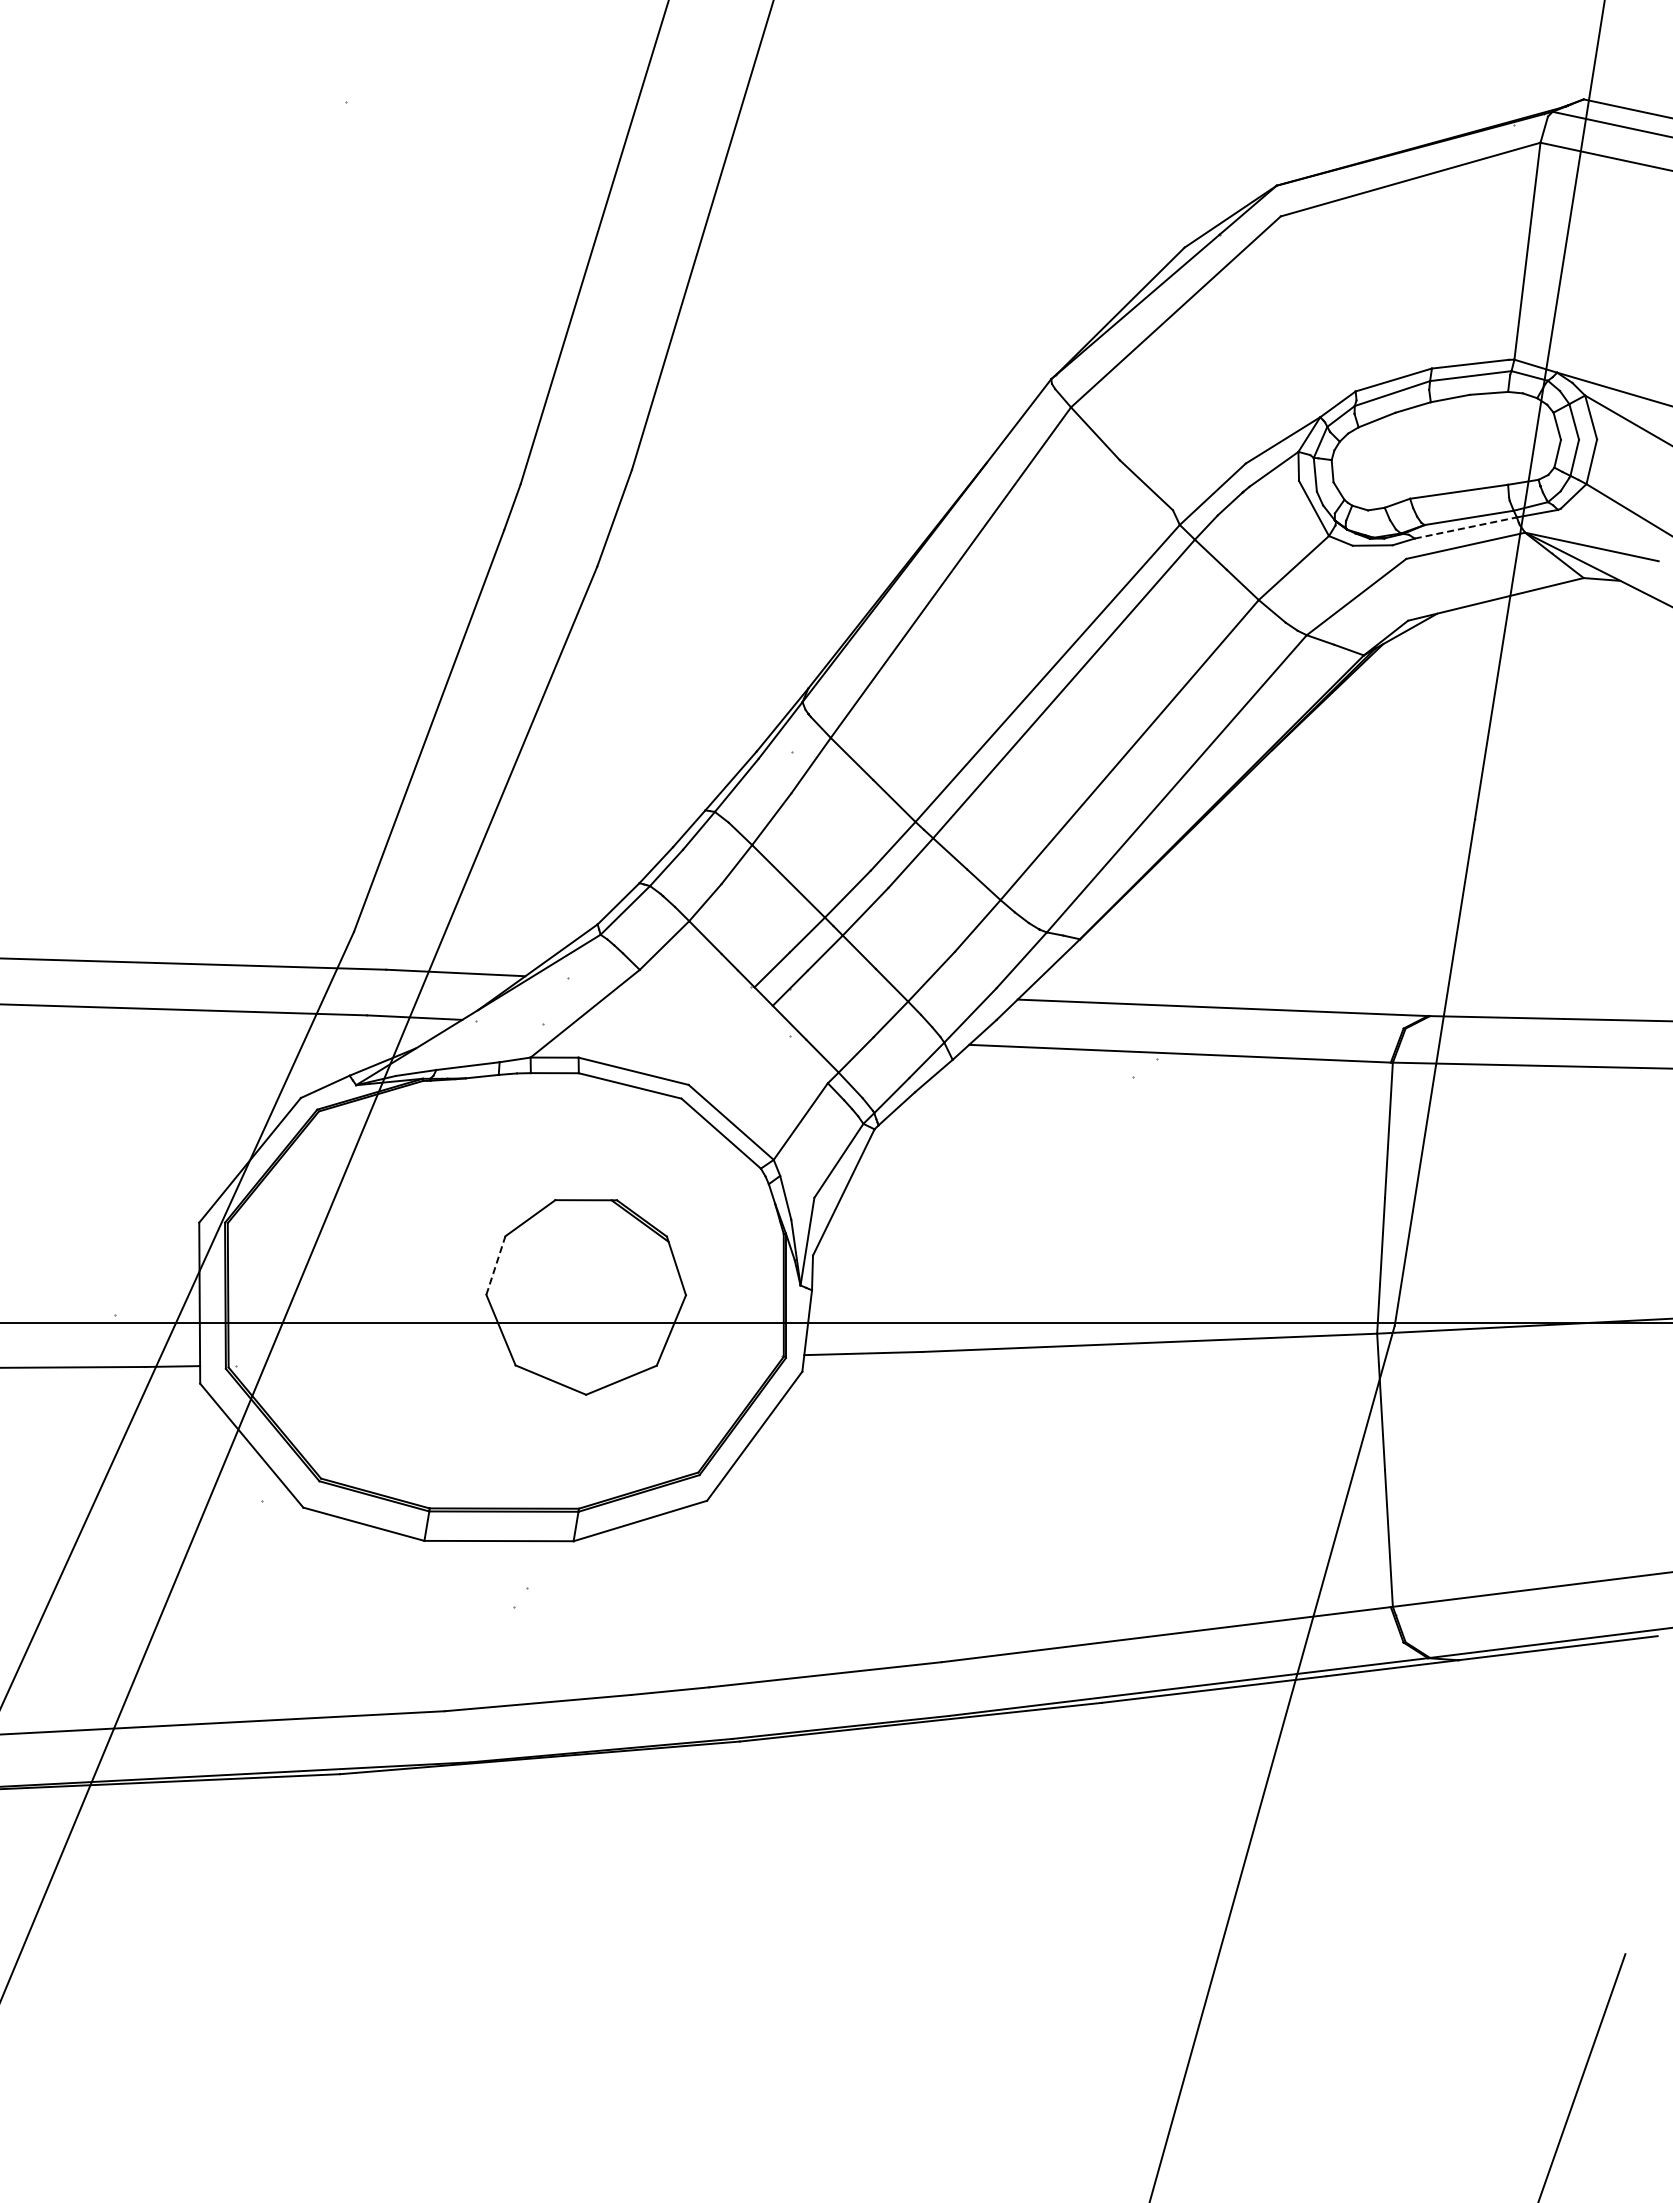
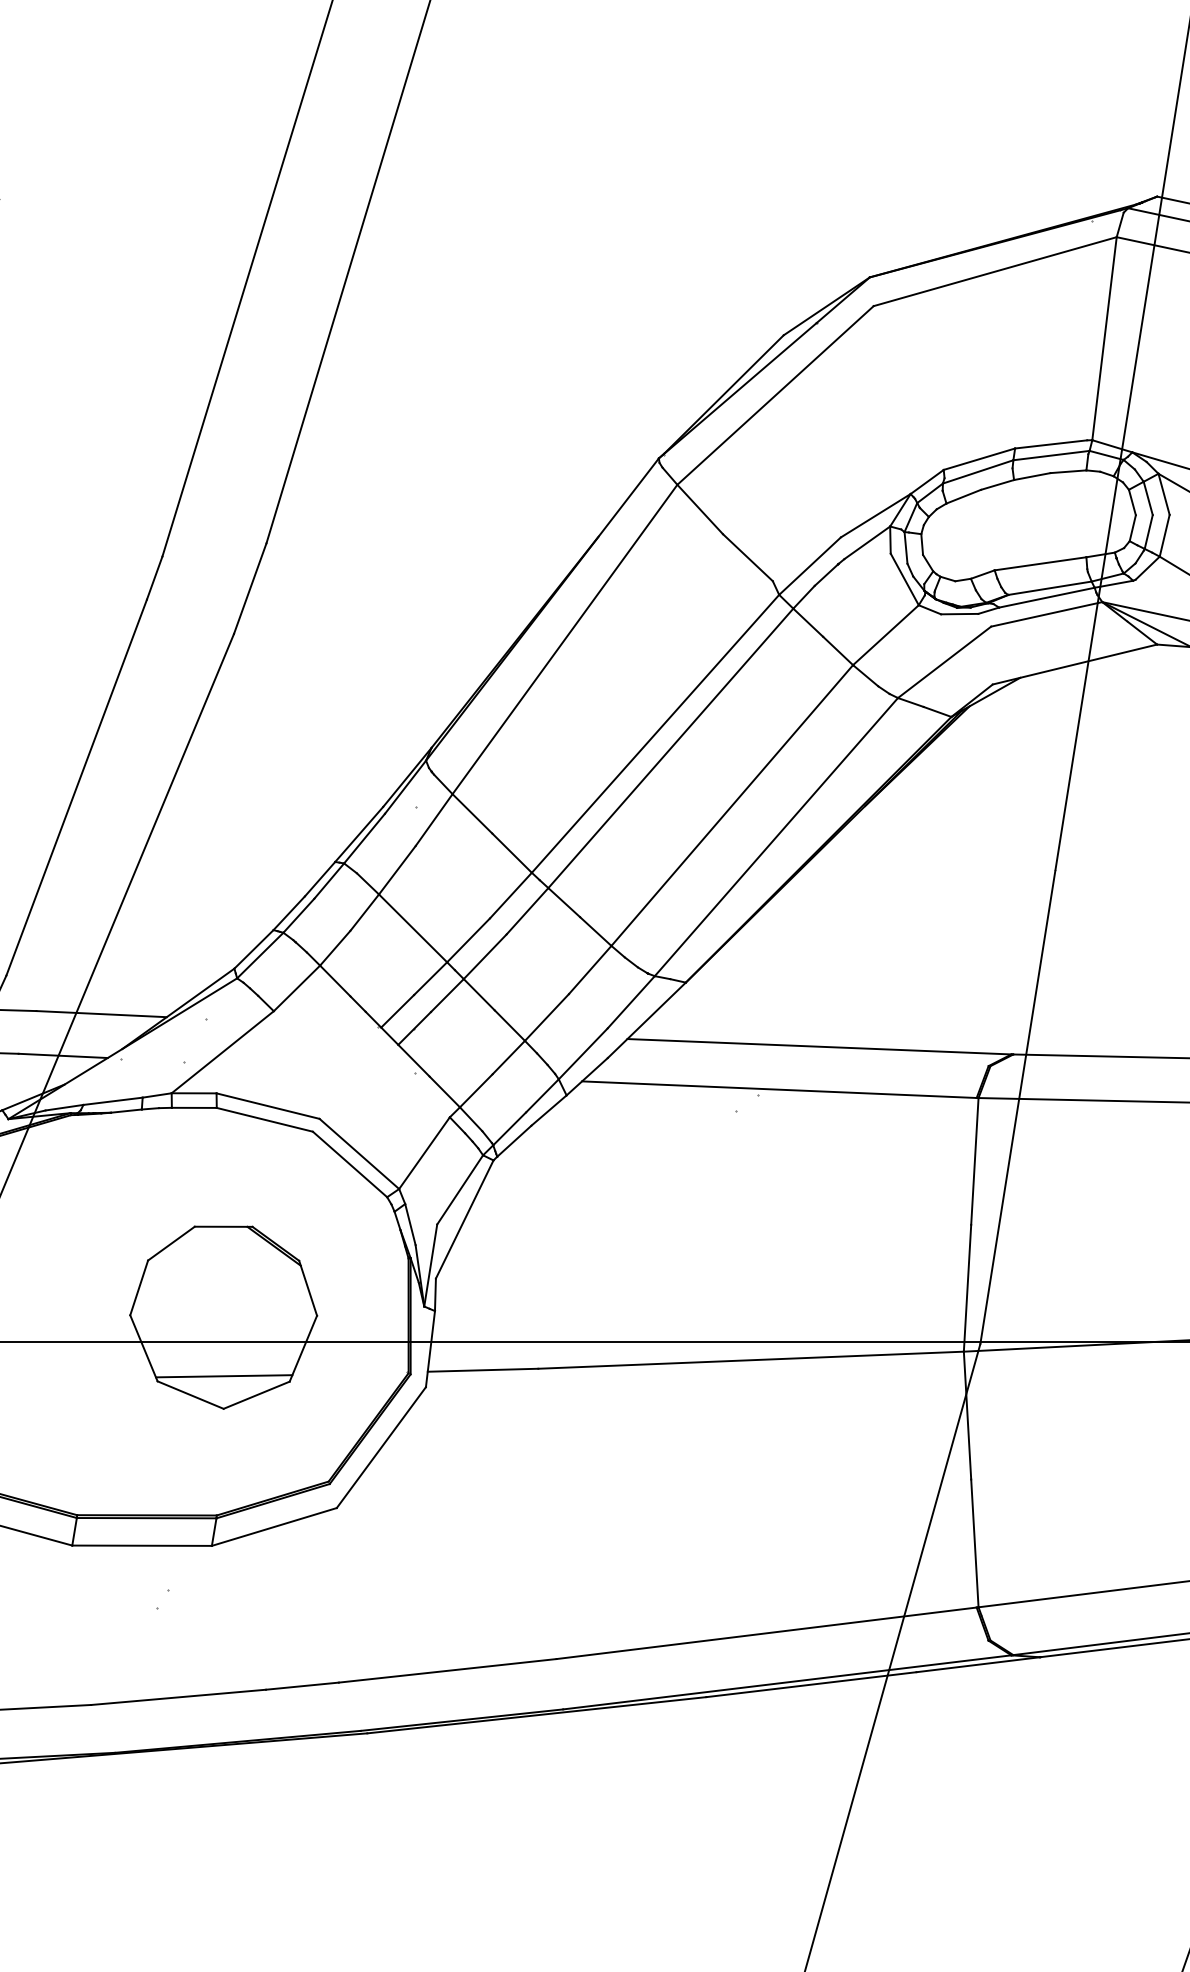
line: (1466, 527) -> (1047, 597), dashed -> solid
line: (495, 1265) -> (138, 1287), dashed -> solid
line: (586, 1359) -> (223, 1375), added

